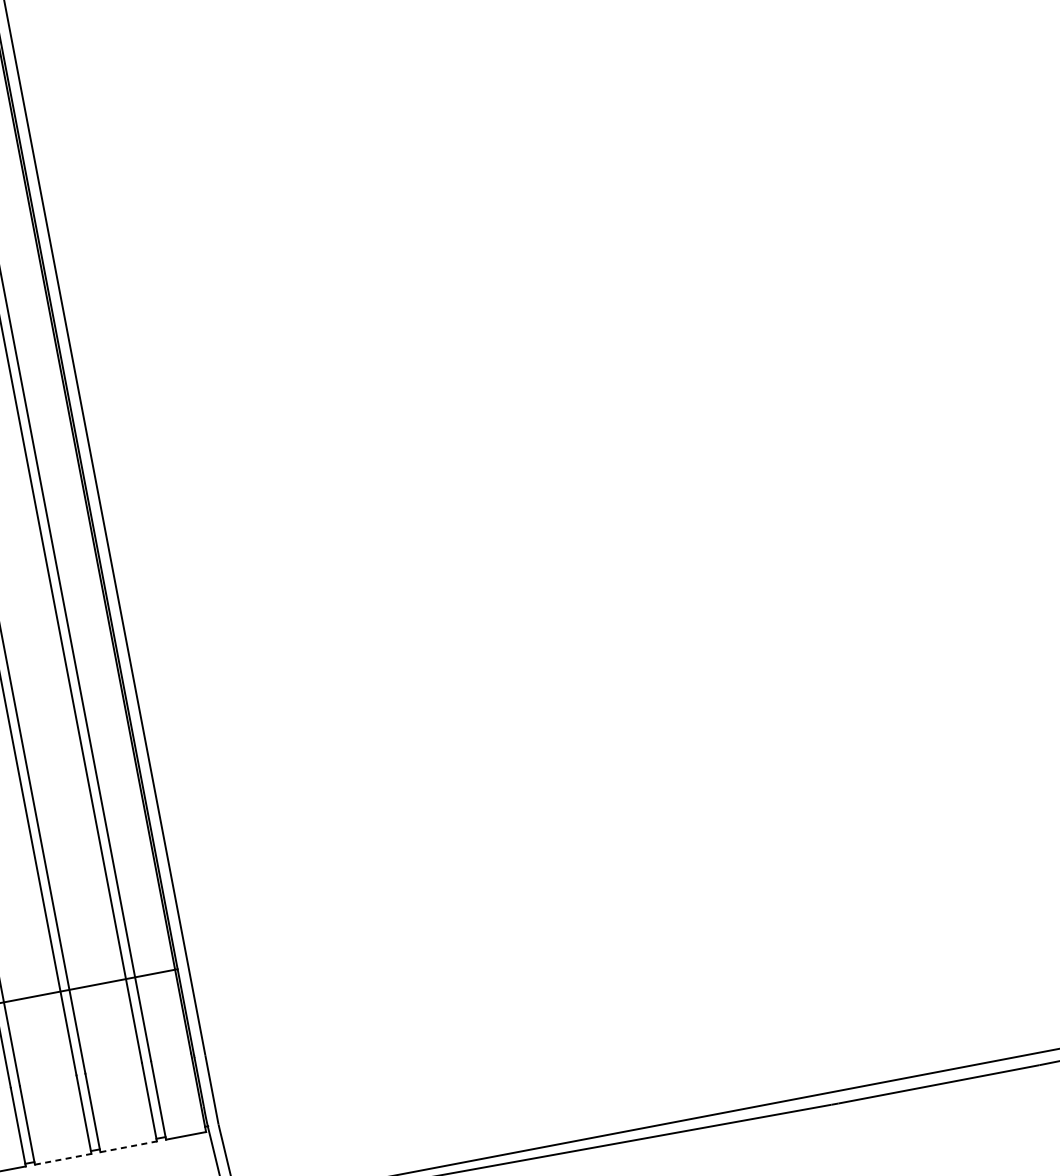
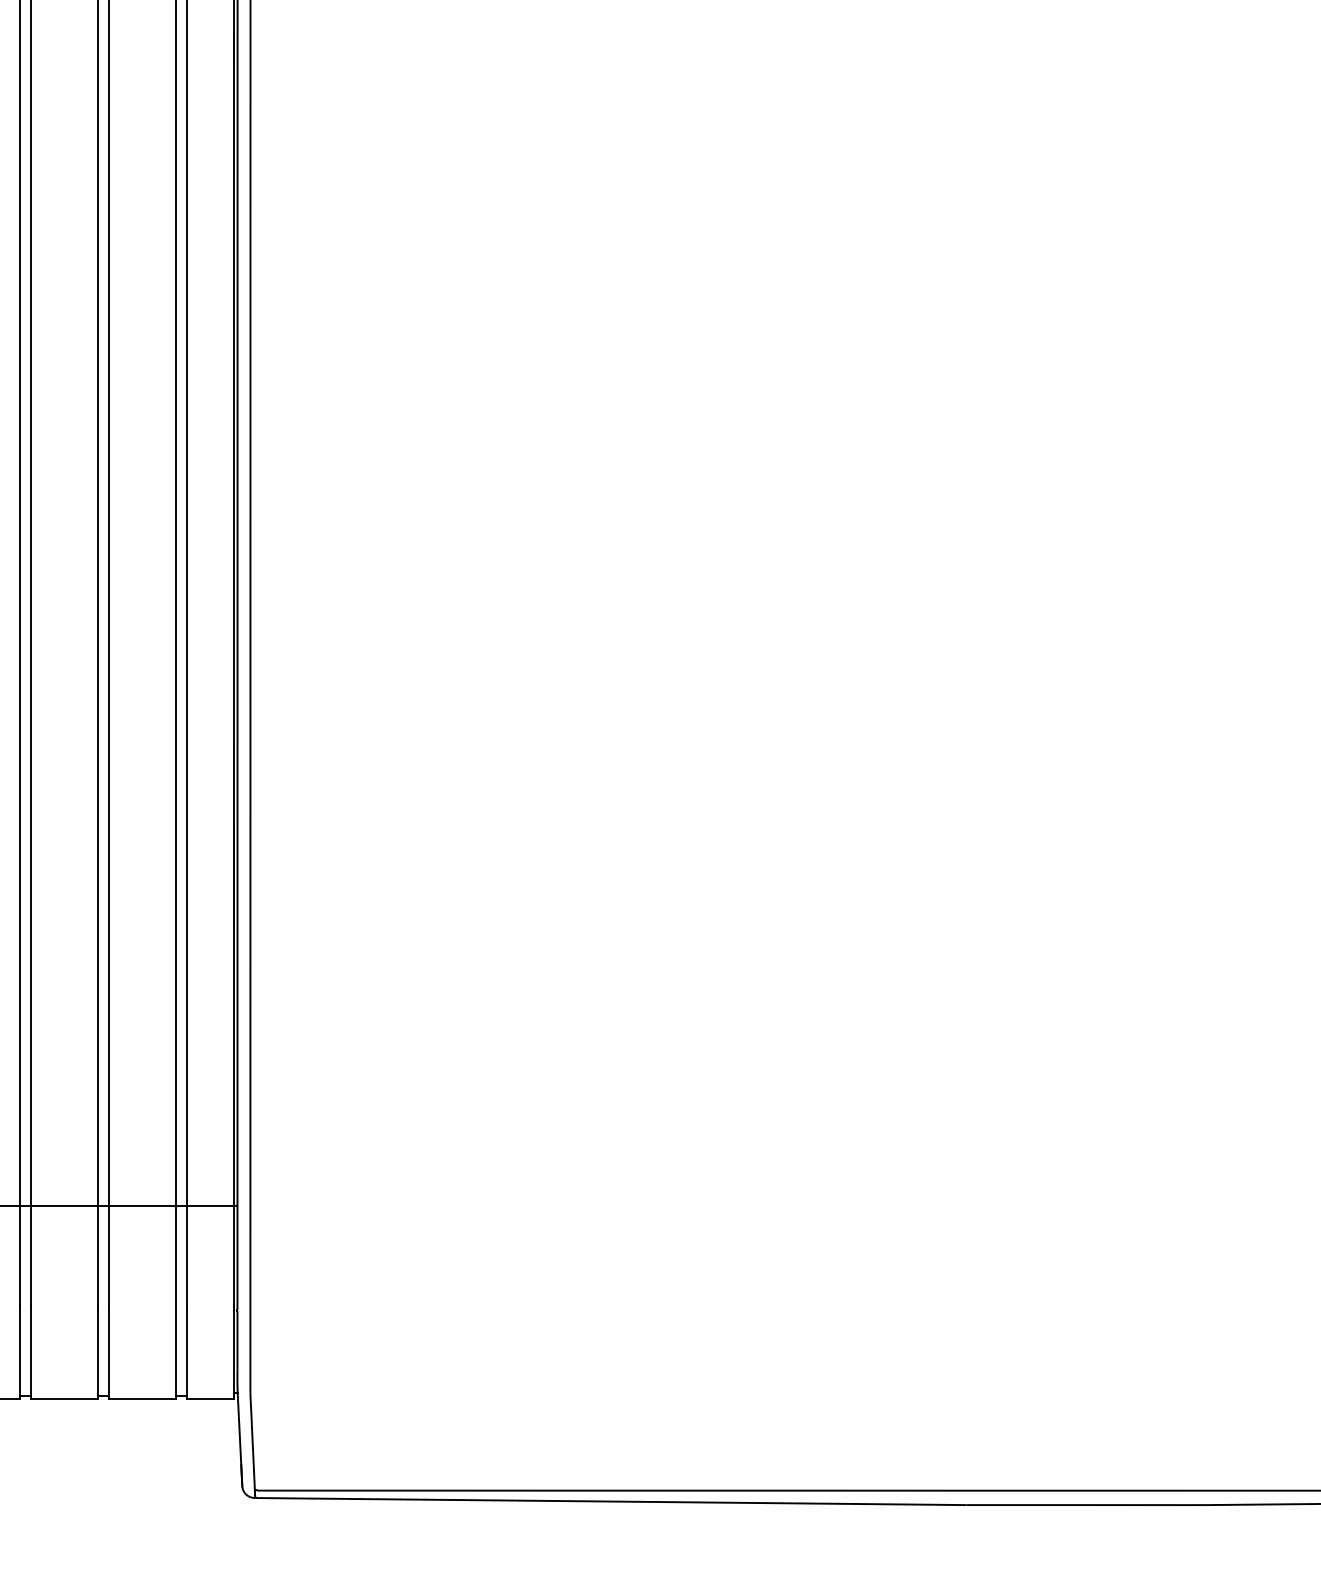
line: (128, 1146) -> (142, 1399), dashed -> solid
line: (63, 1159) -> (64, 1399), dashed -> solid

